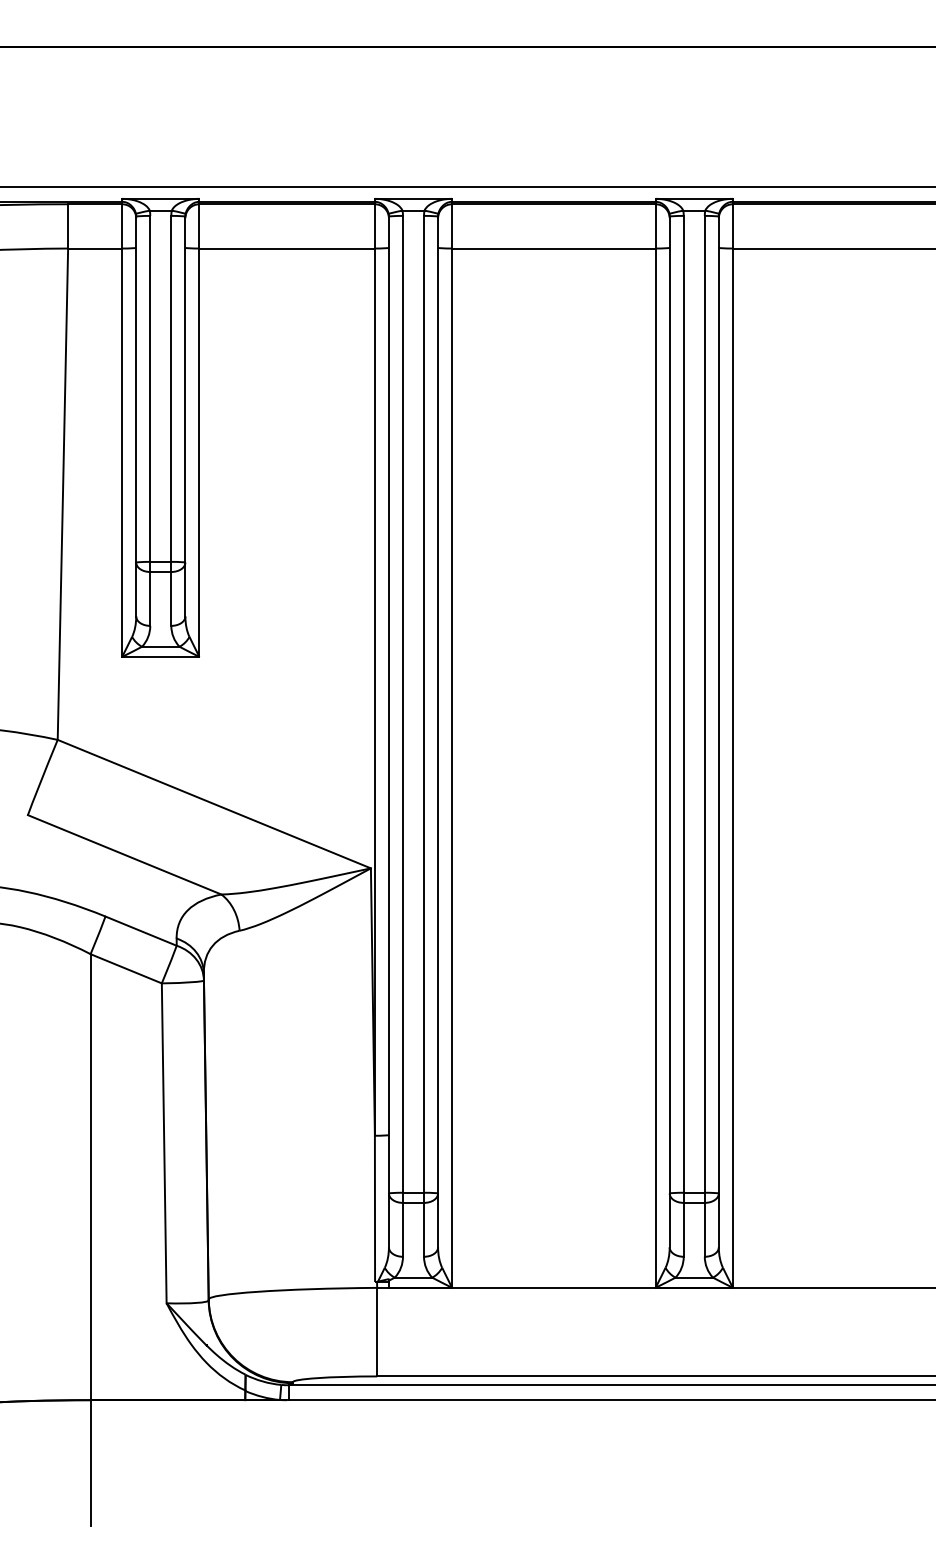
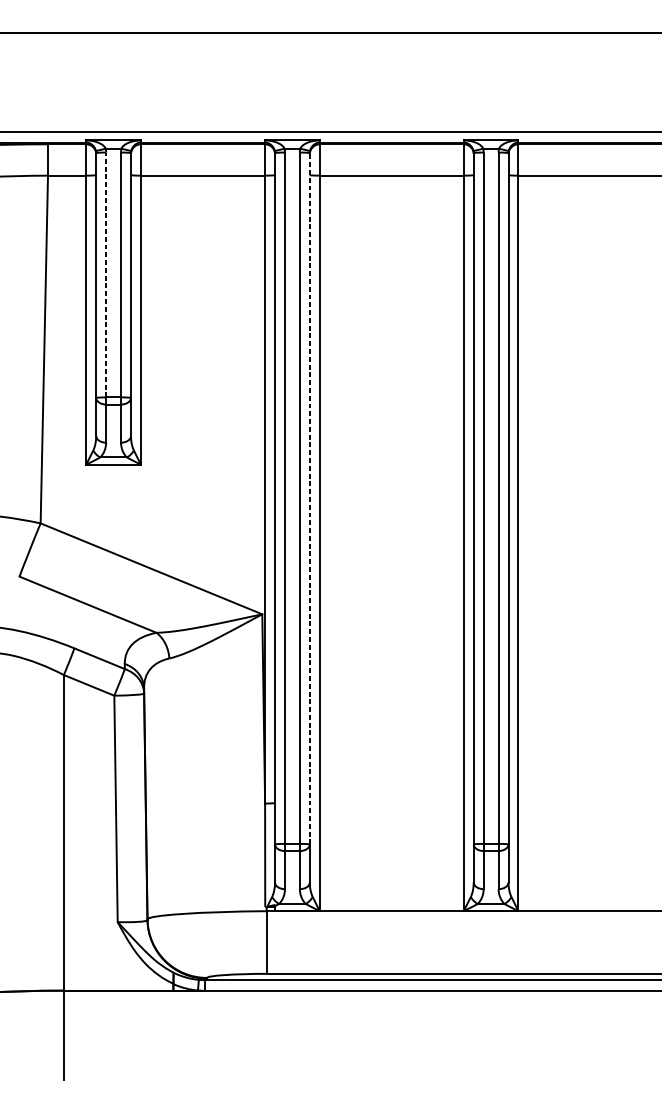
line: (150, 388) -> (106, 274), solid -> dashed
line: (438, 704) -> (310, 498), solid -> dashed

